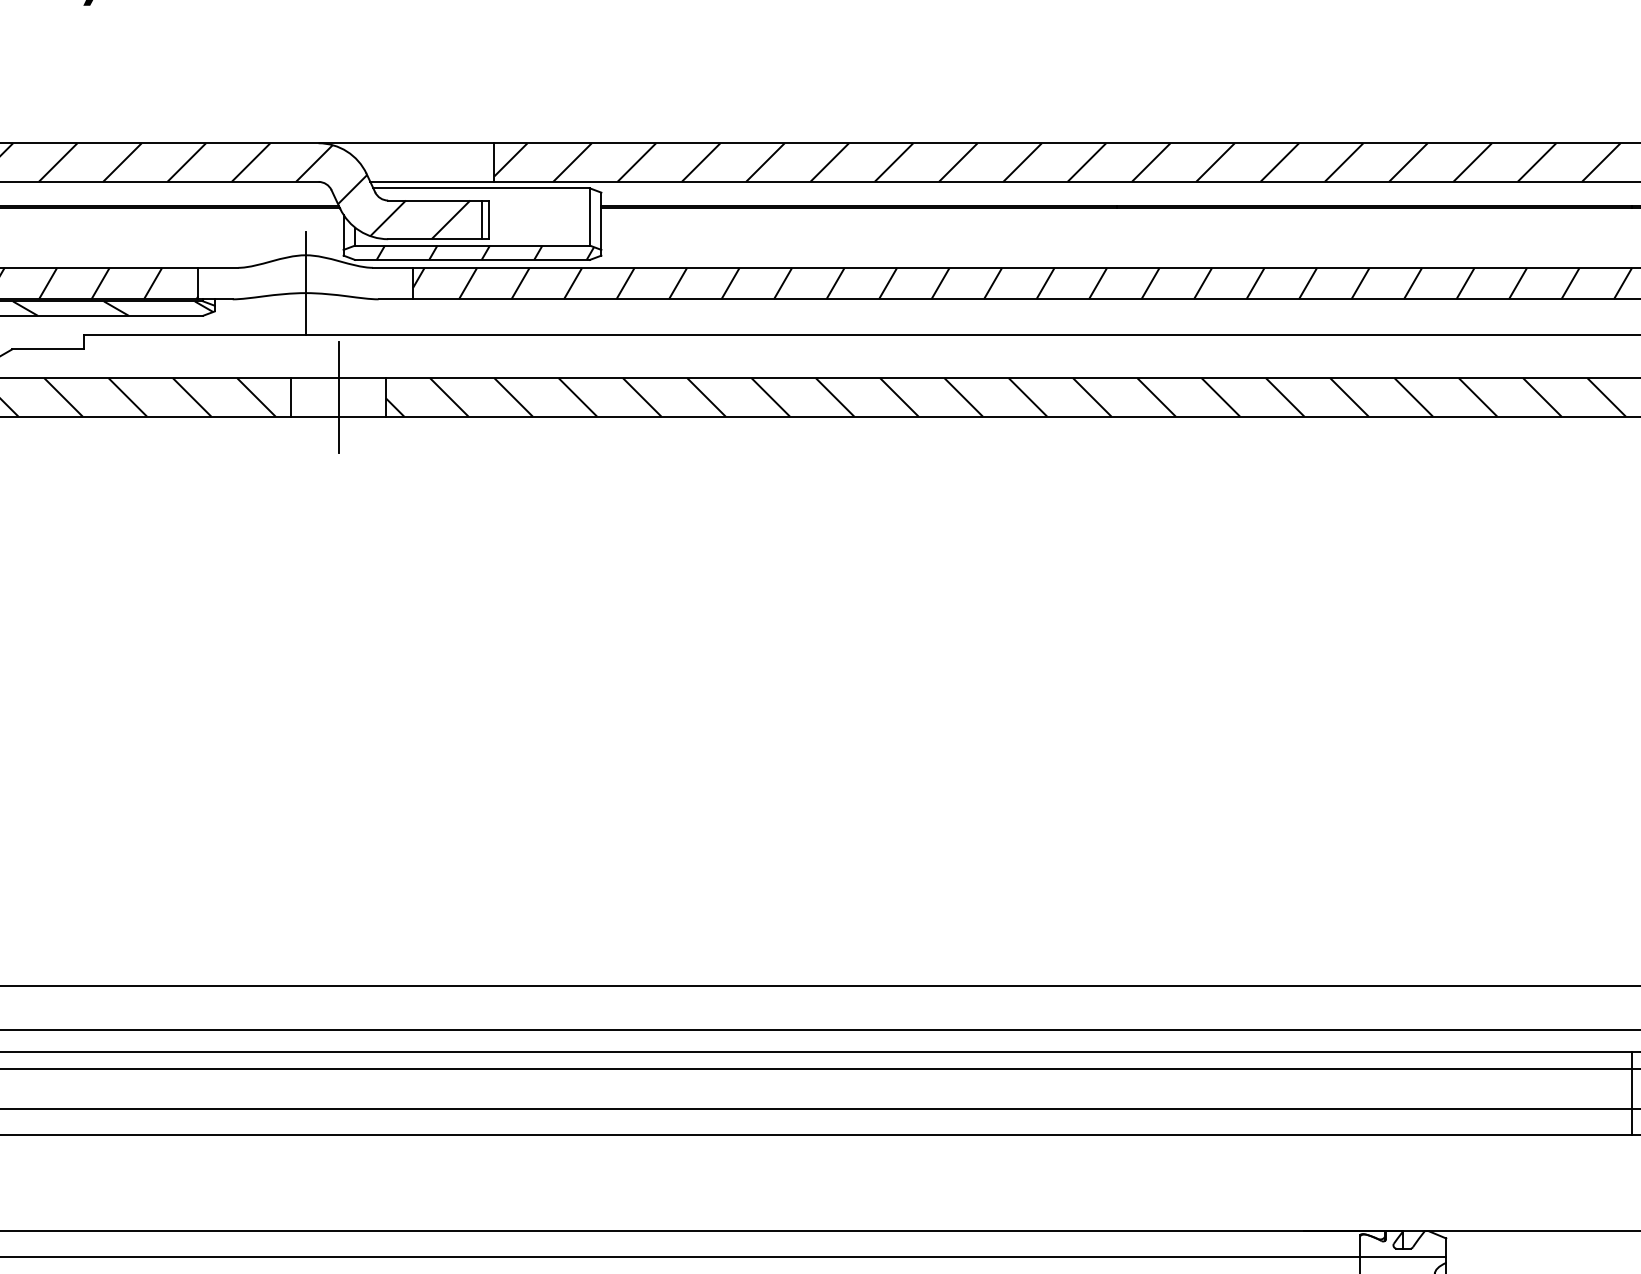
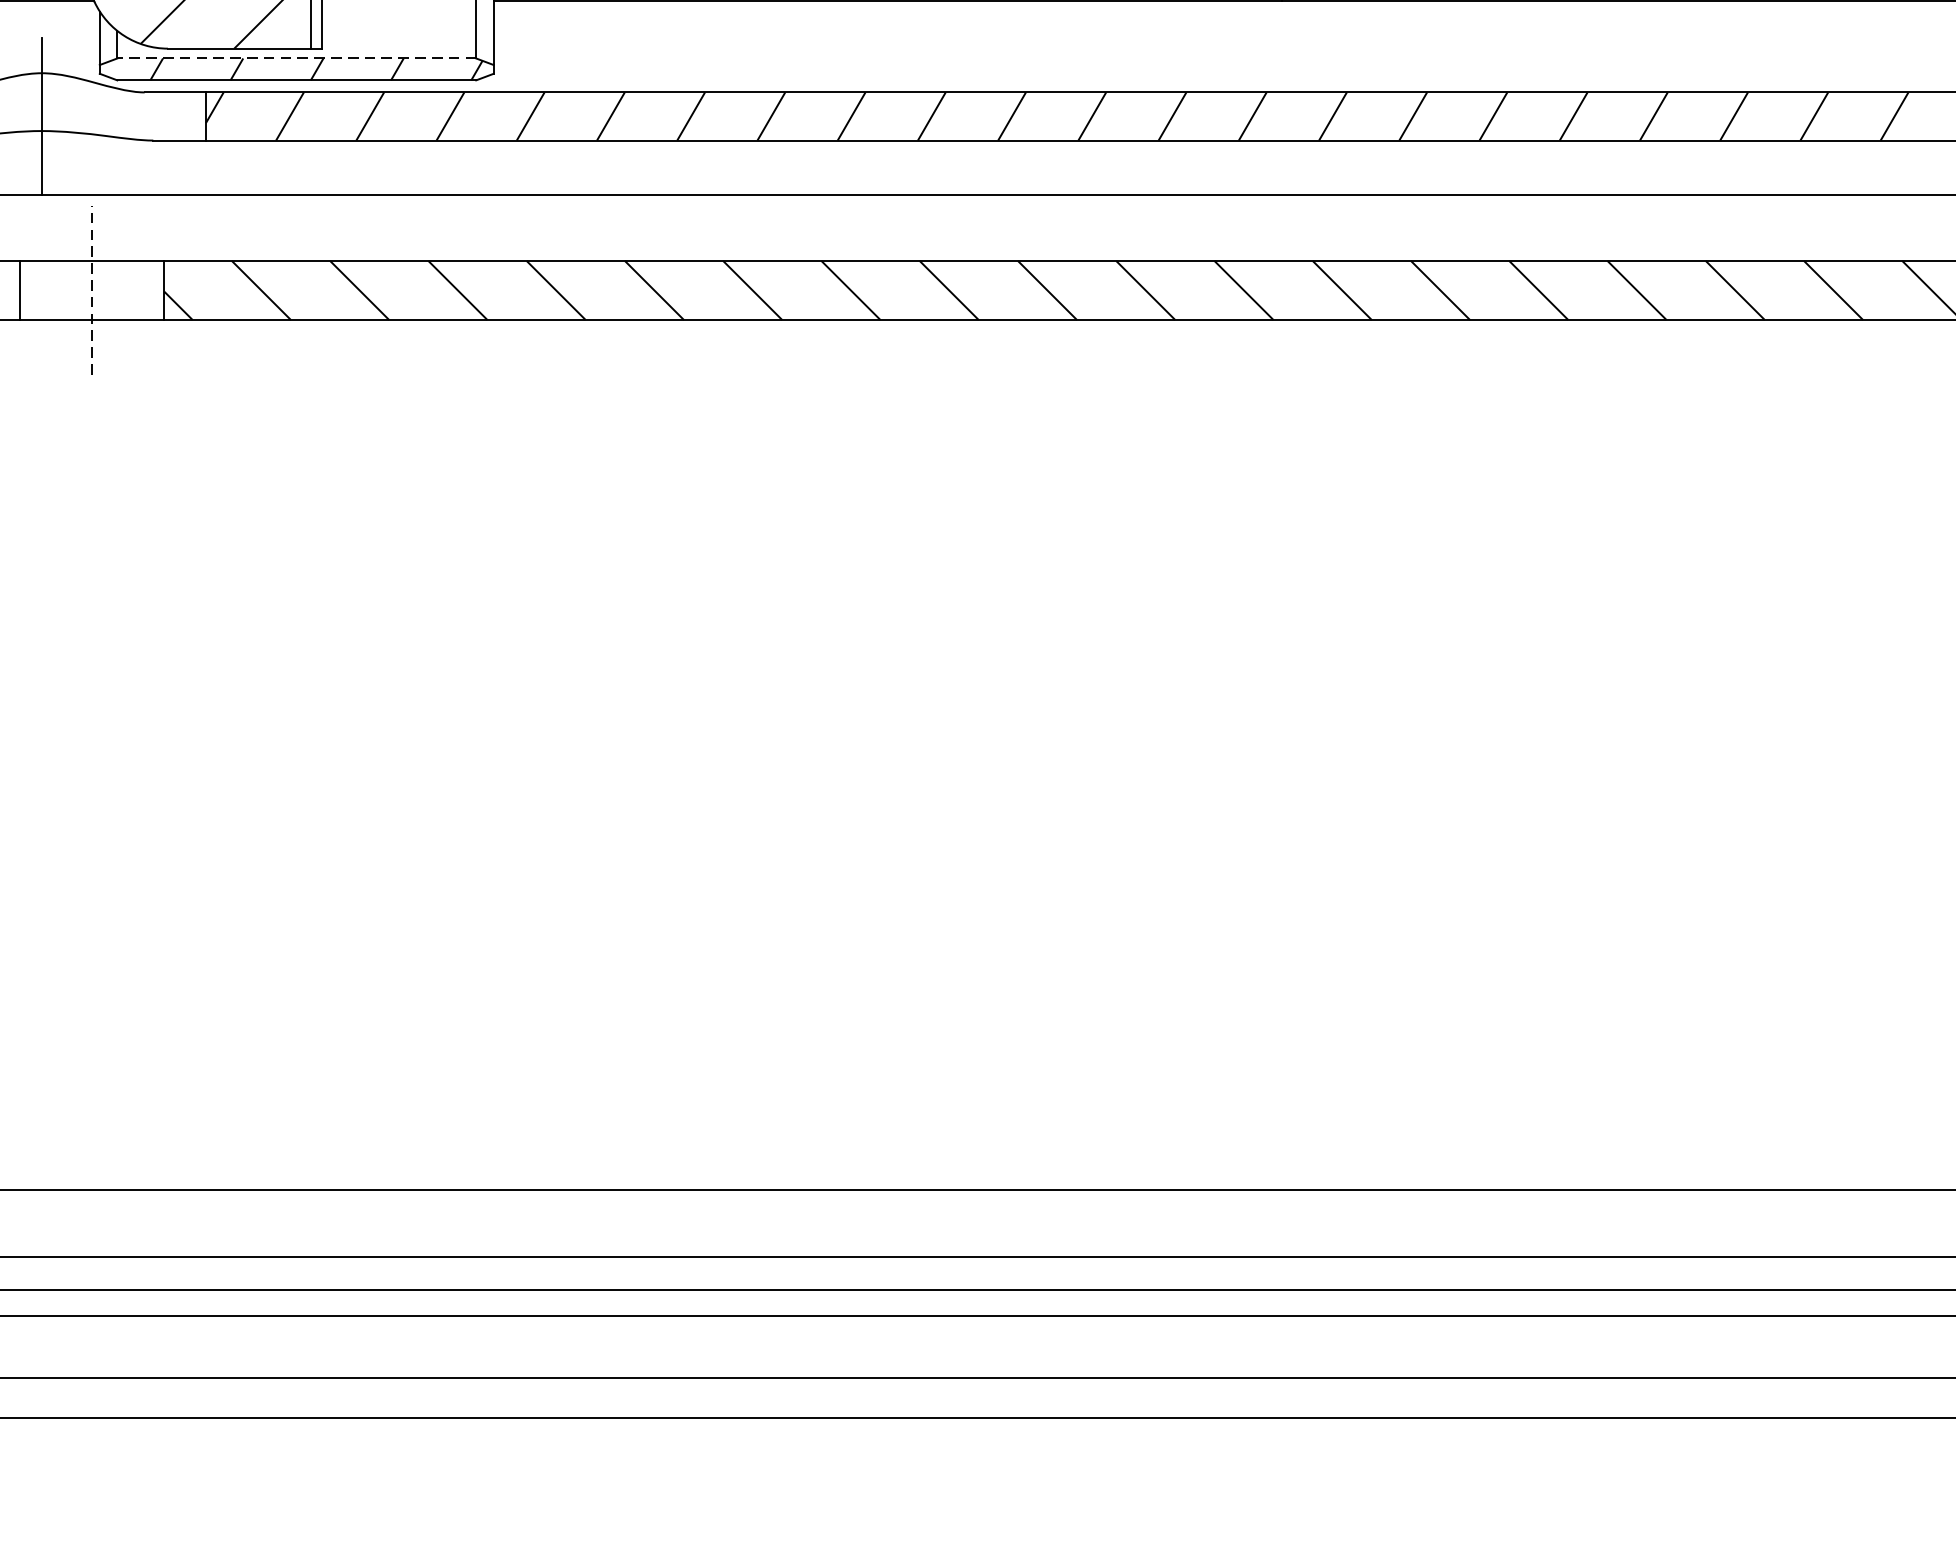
line: (472, 245) -> (296, 58), solid -> dashed
line: (338, 396) -> (91, 289), solid -> dashed

